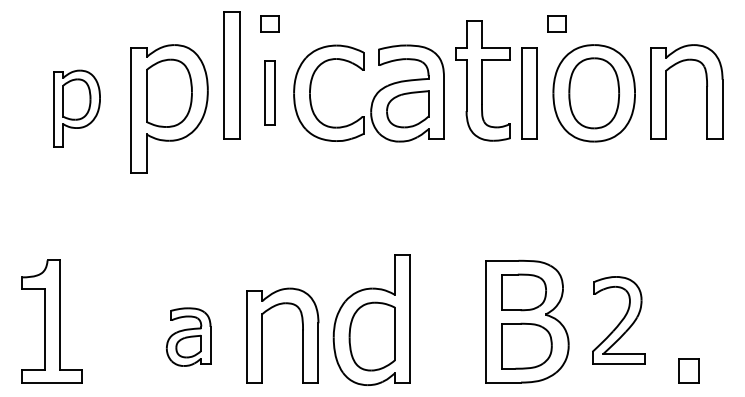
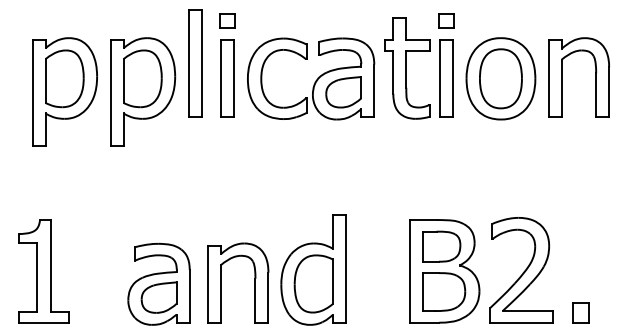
part: (556, 24) -> (446, 20), moved
part: (269, 92) -> (227, 78), size x1.43
part: (76, 108) -> (64, 91), size x1.67
part: (618, 320) -> (521, 270), size x1.43
part: (188, 337) -> (158, 284), size x1.67

